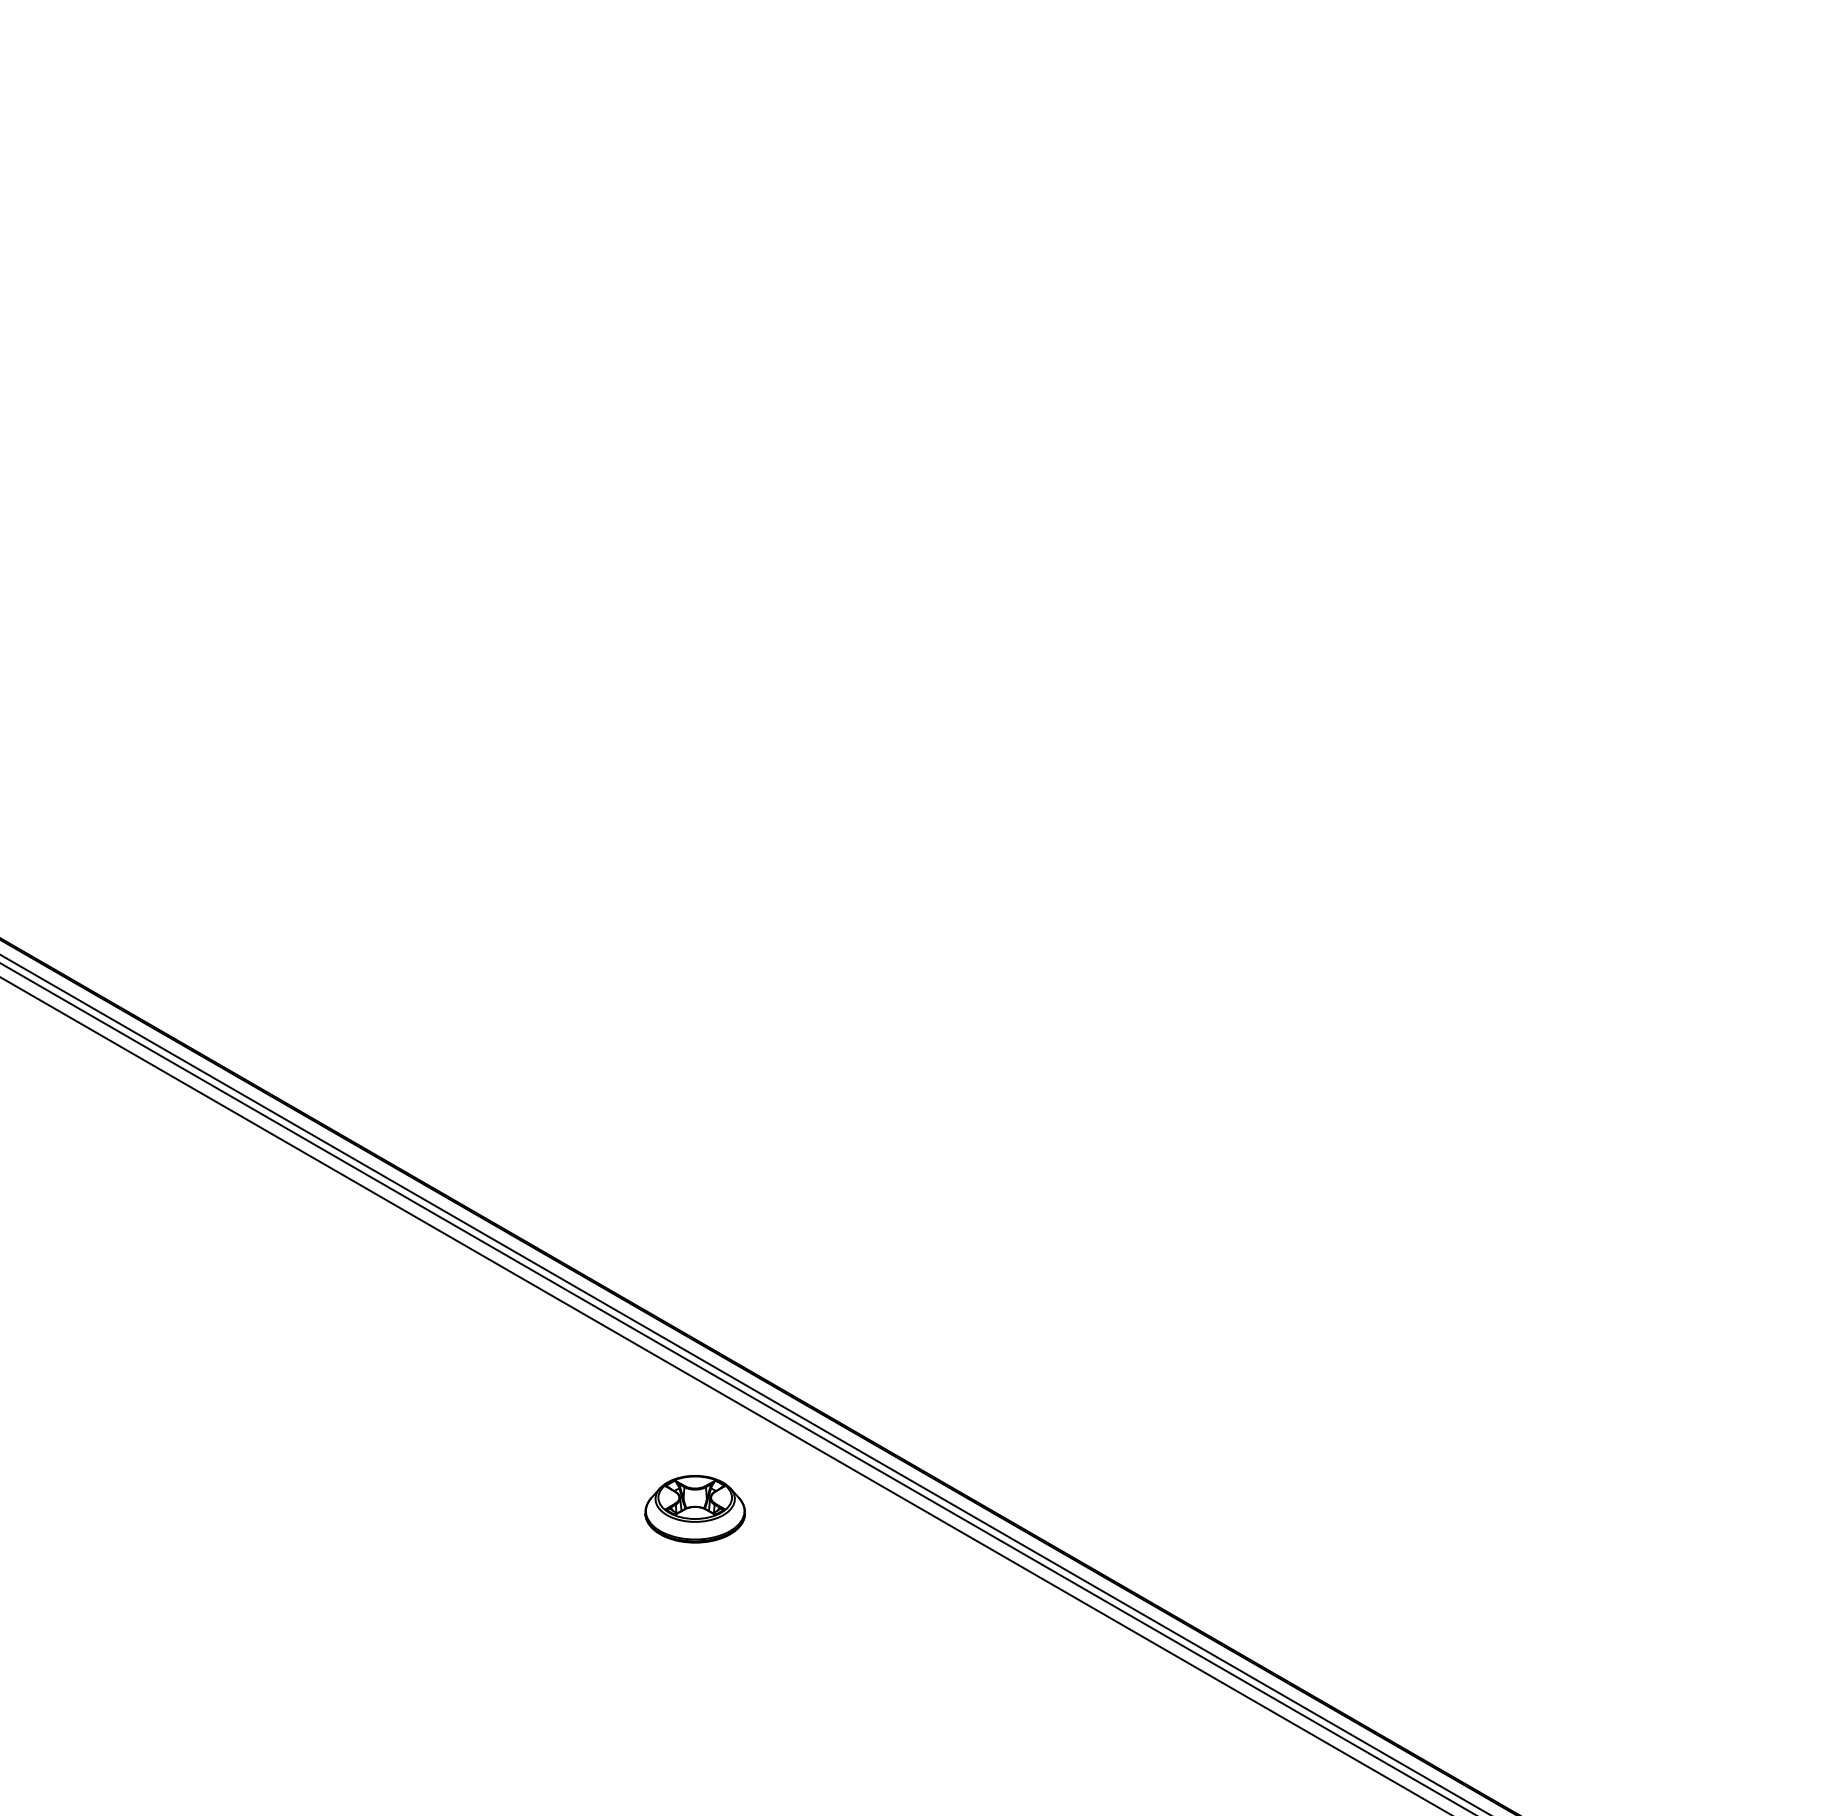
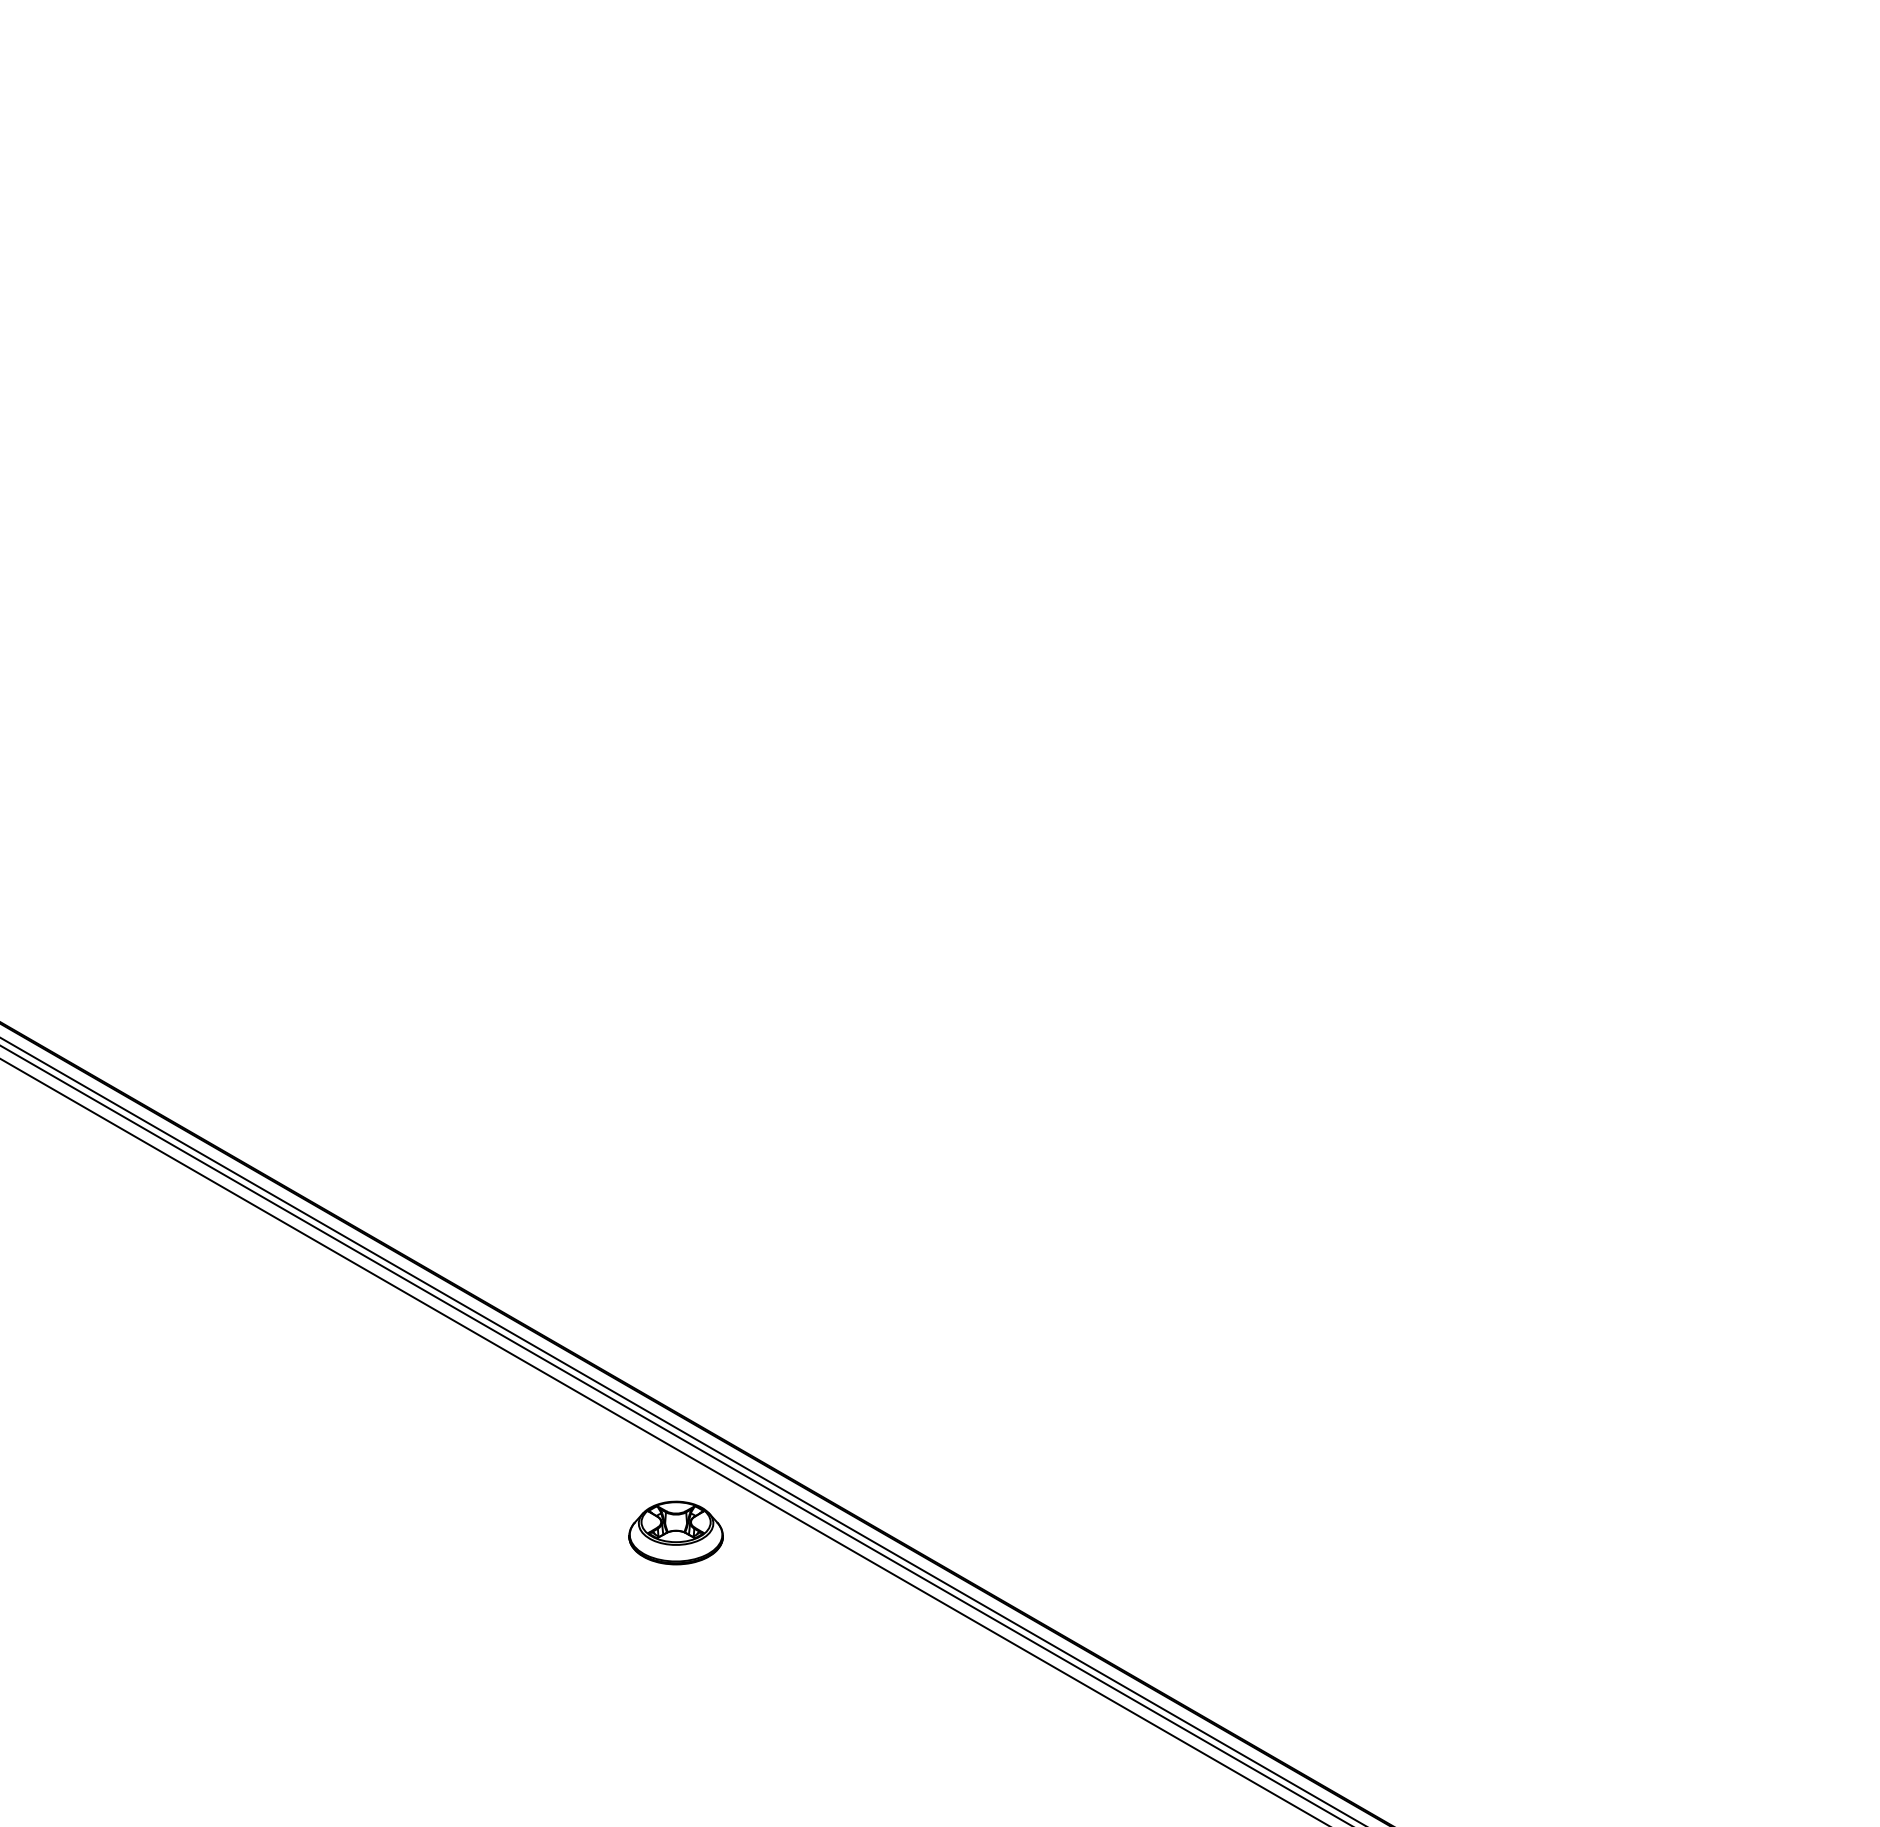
part: (694, 1508) -> (675, 1532), moved

